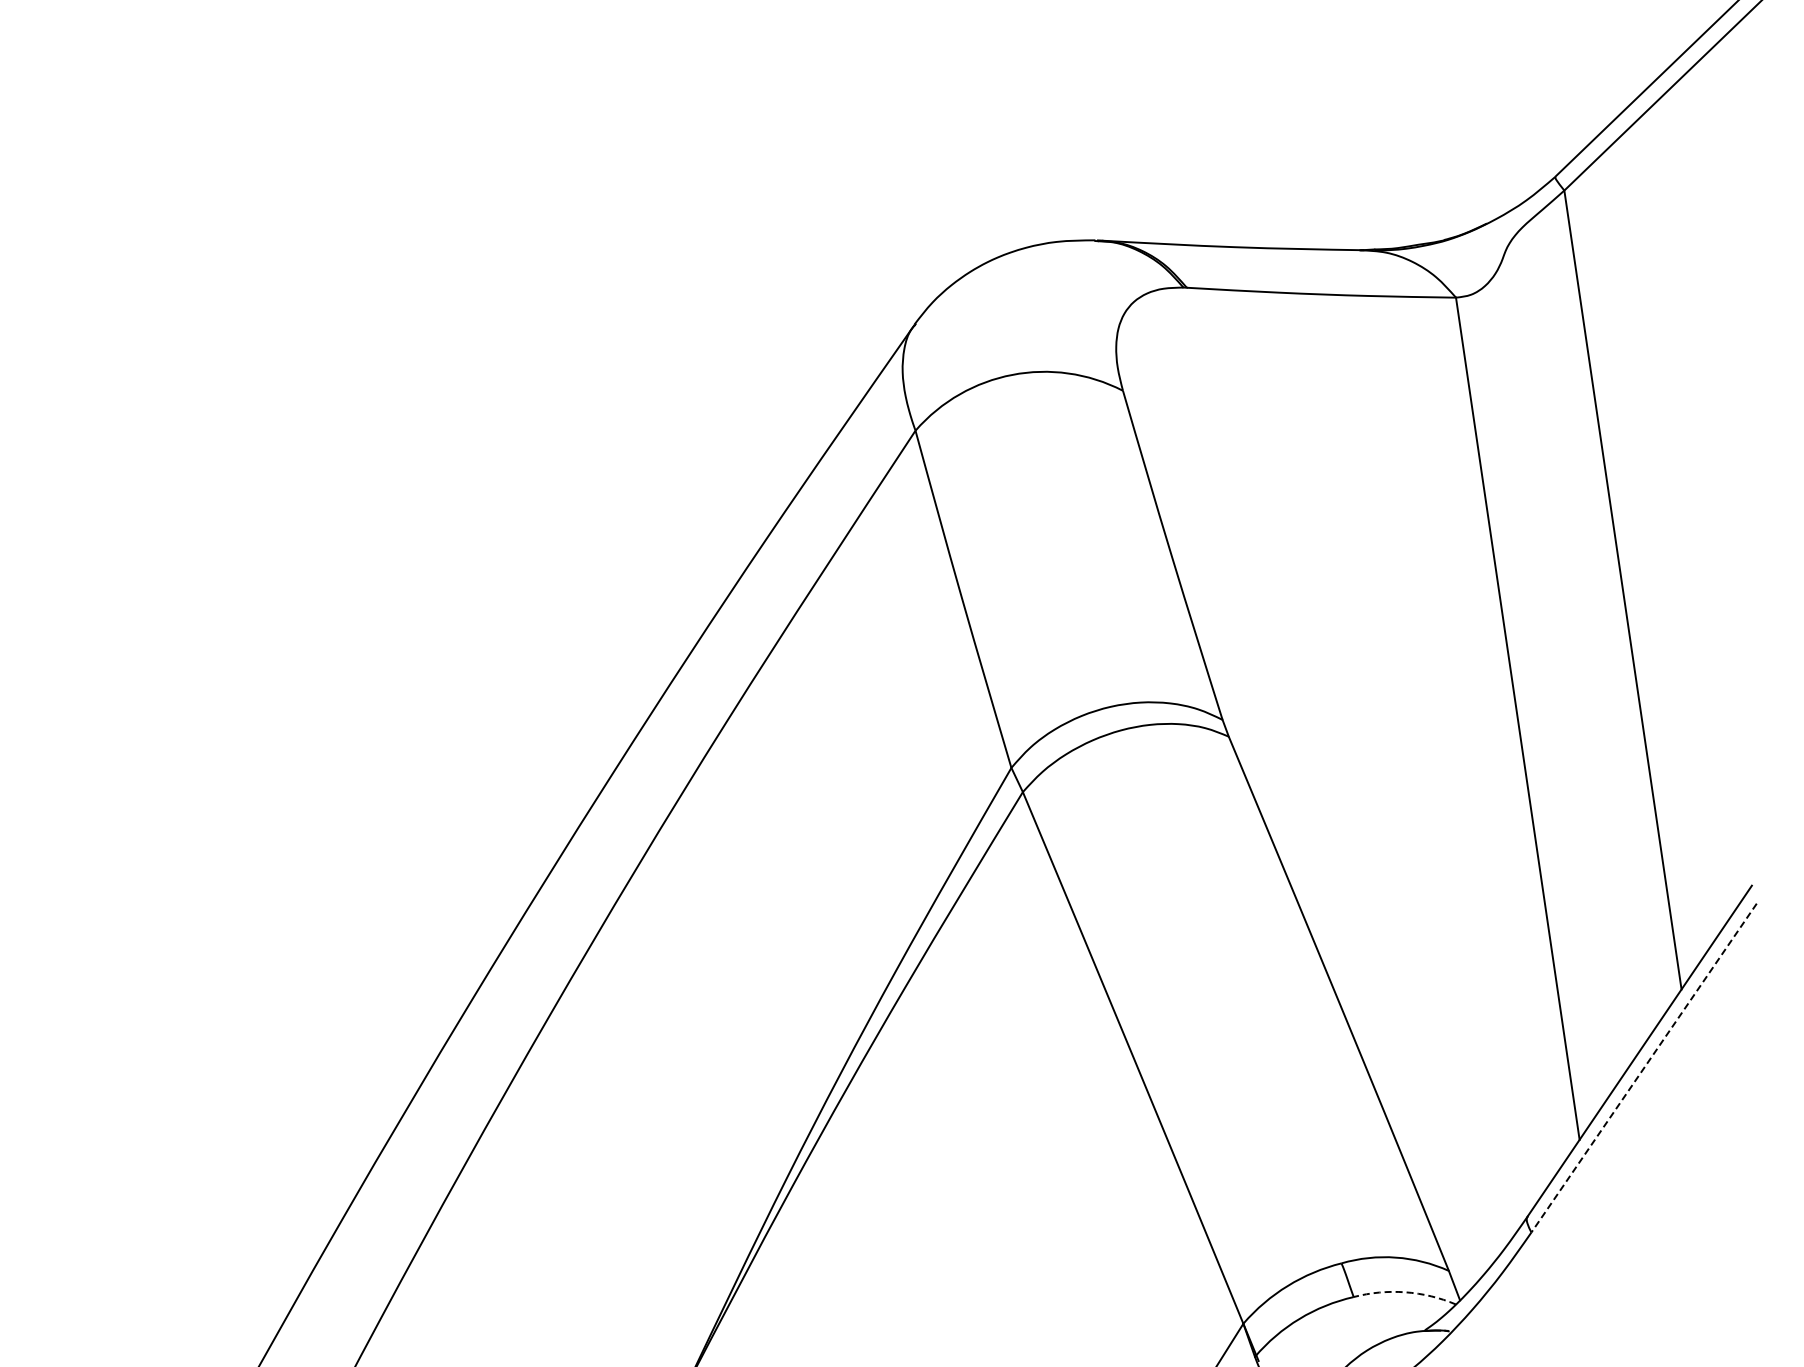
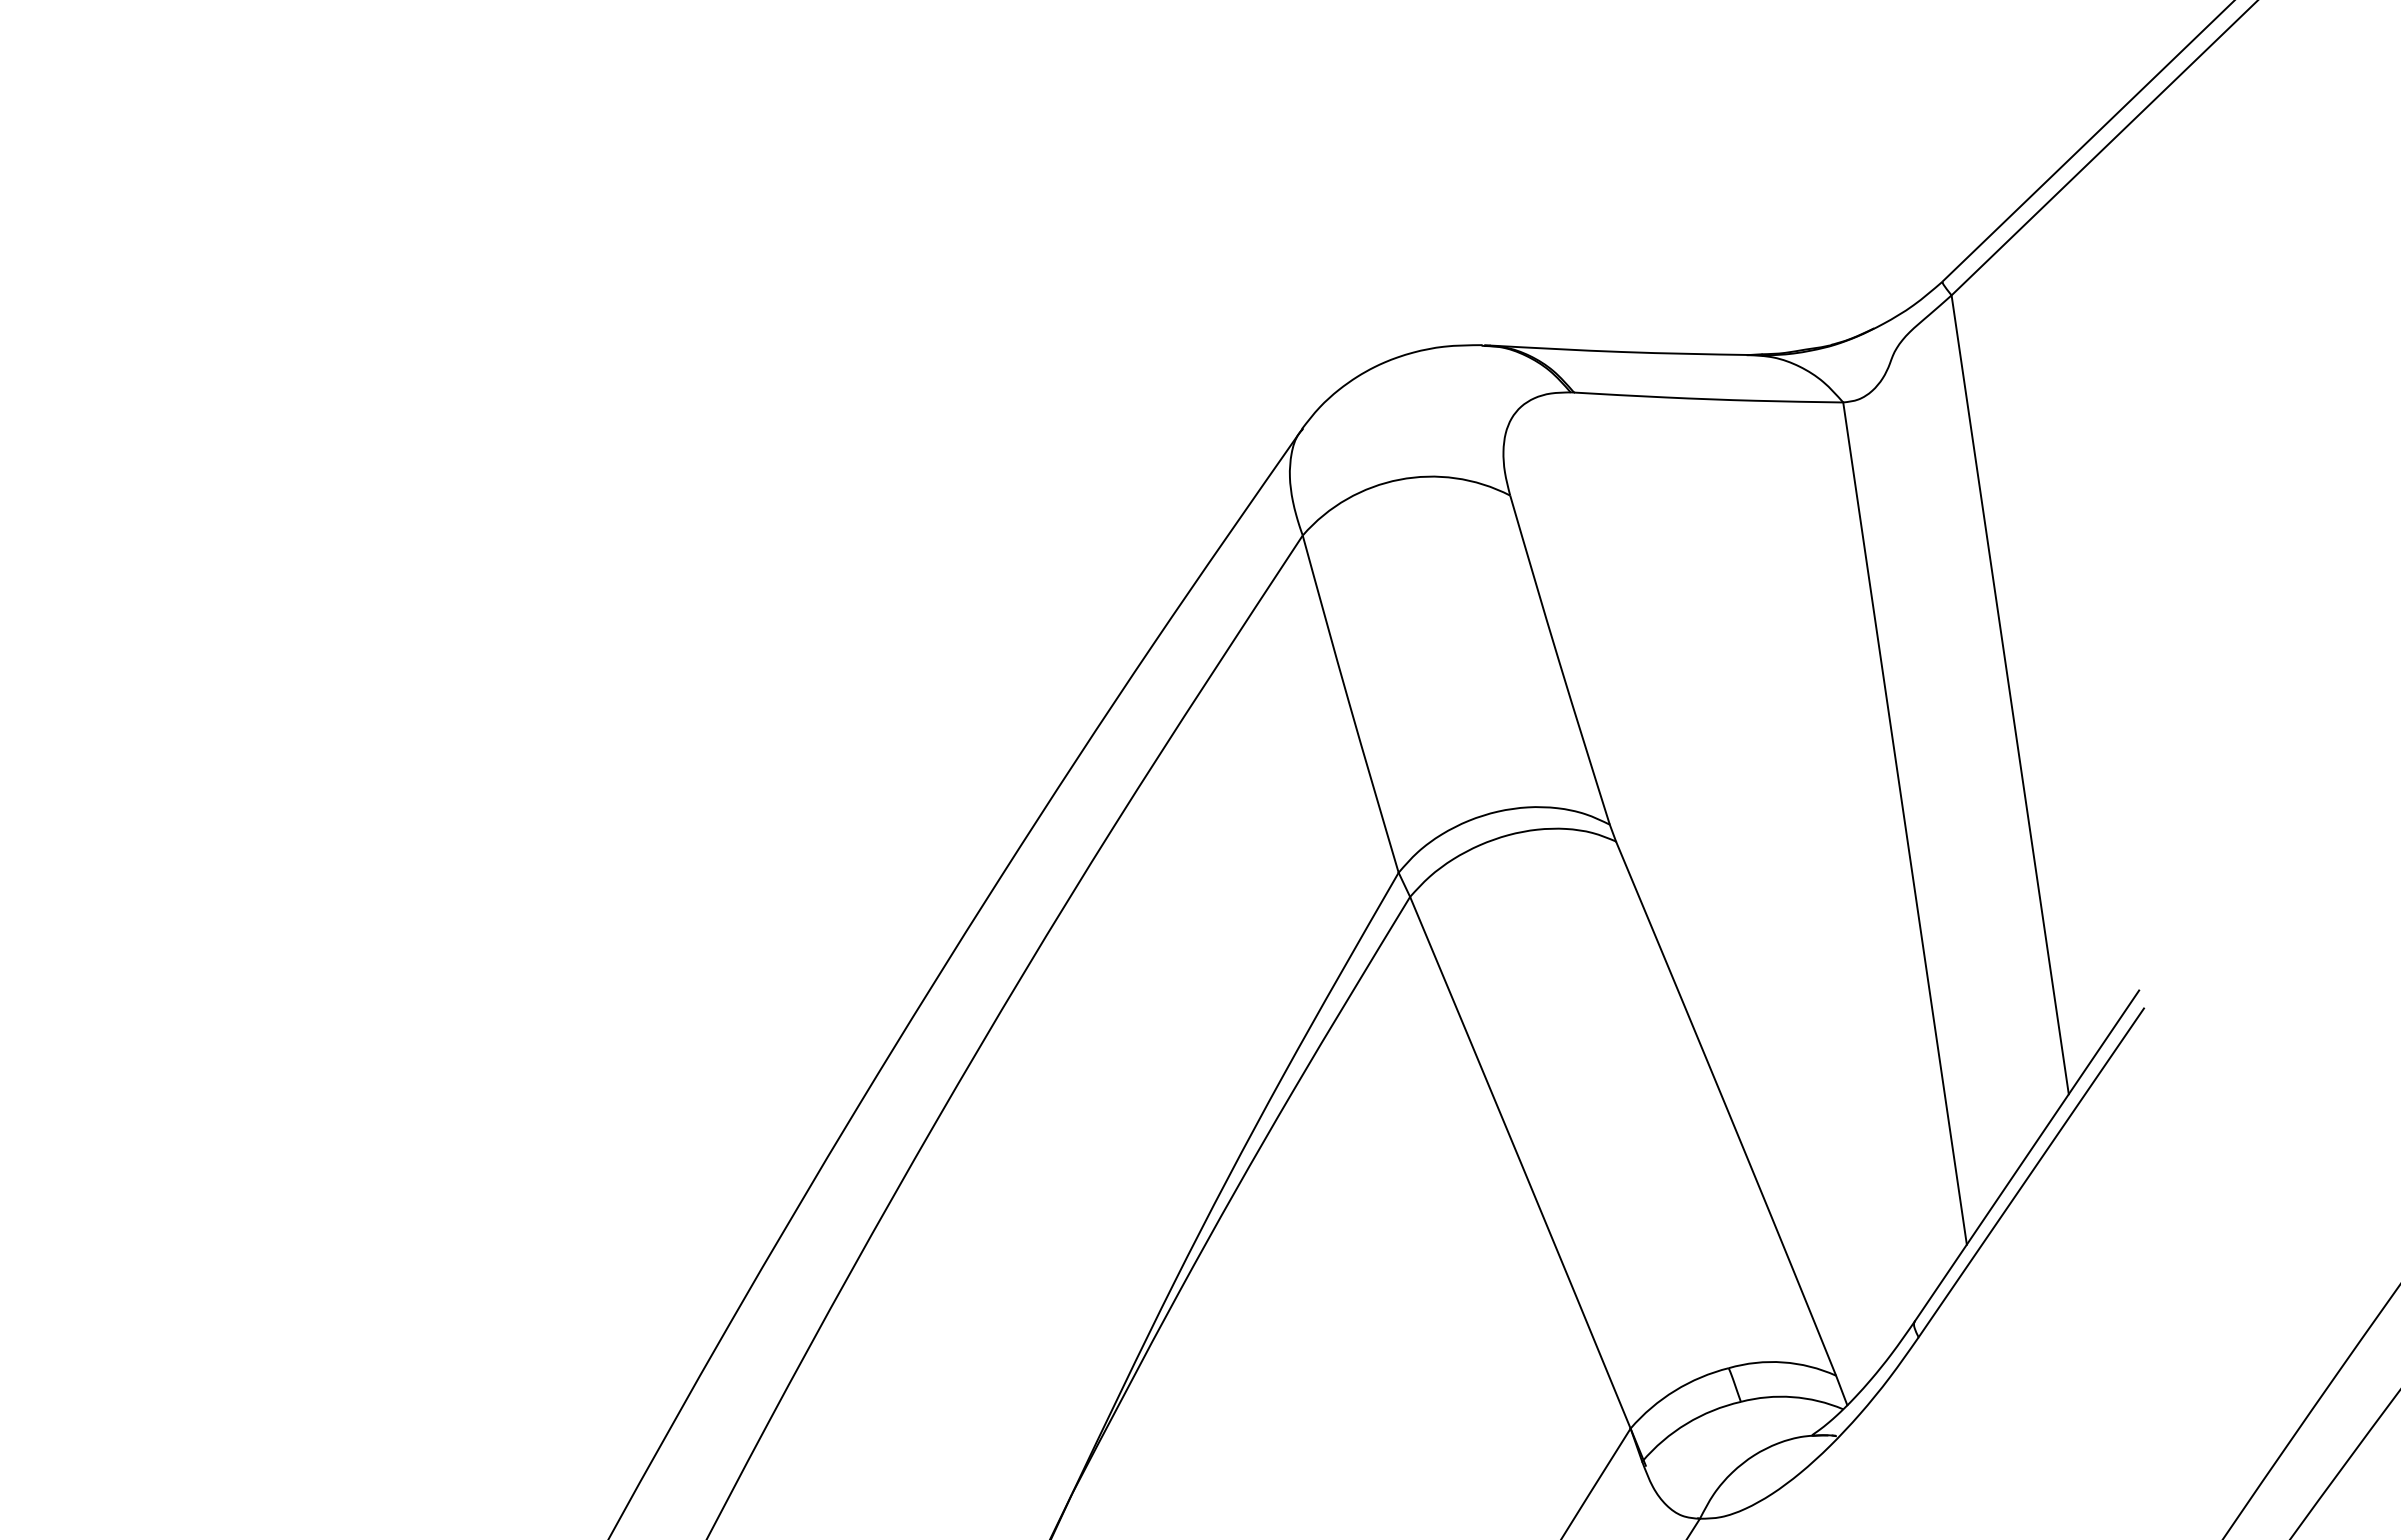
line: (1644, 1068) -> (2031, 1173), dashed -> solid
arc: (1405, 1292) -> (1792, 1397), dashed -> solid

